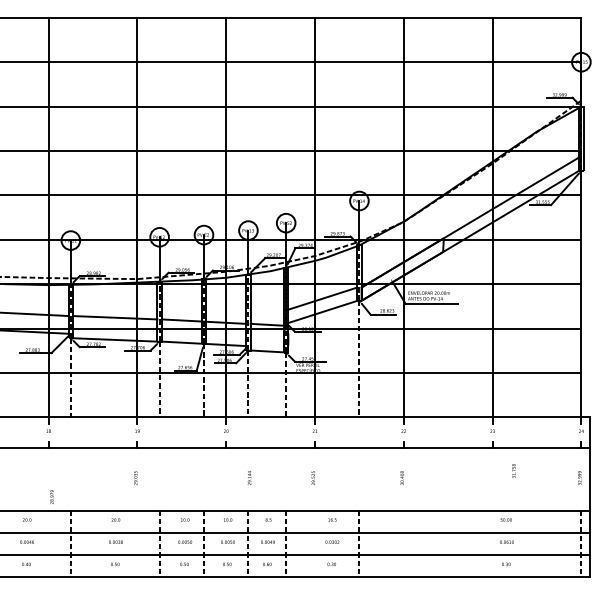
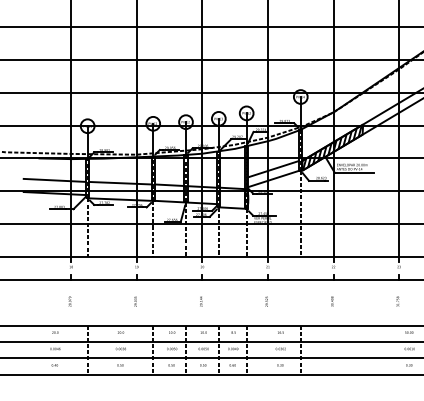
hatch: (402, 269) -> (332, 147), added
text: (513, 470) -> (397, 301), moved
text: (249, 477) -> (201, 301), moved
text: (51, 496) -> (69, 301), moved

